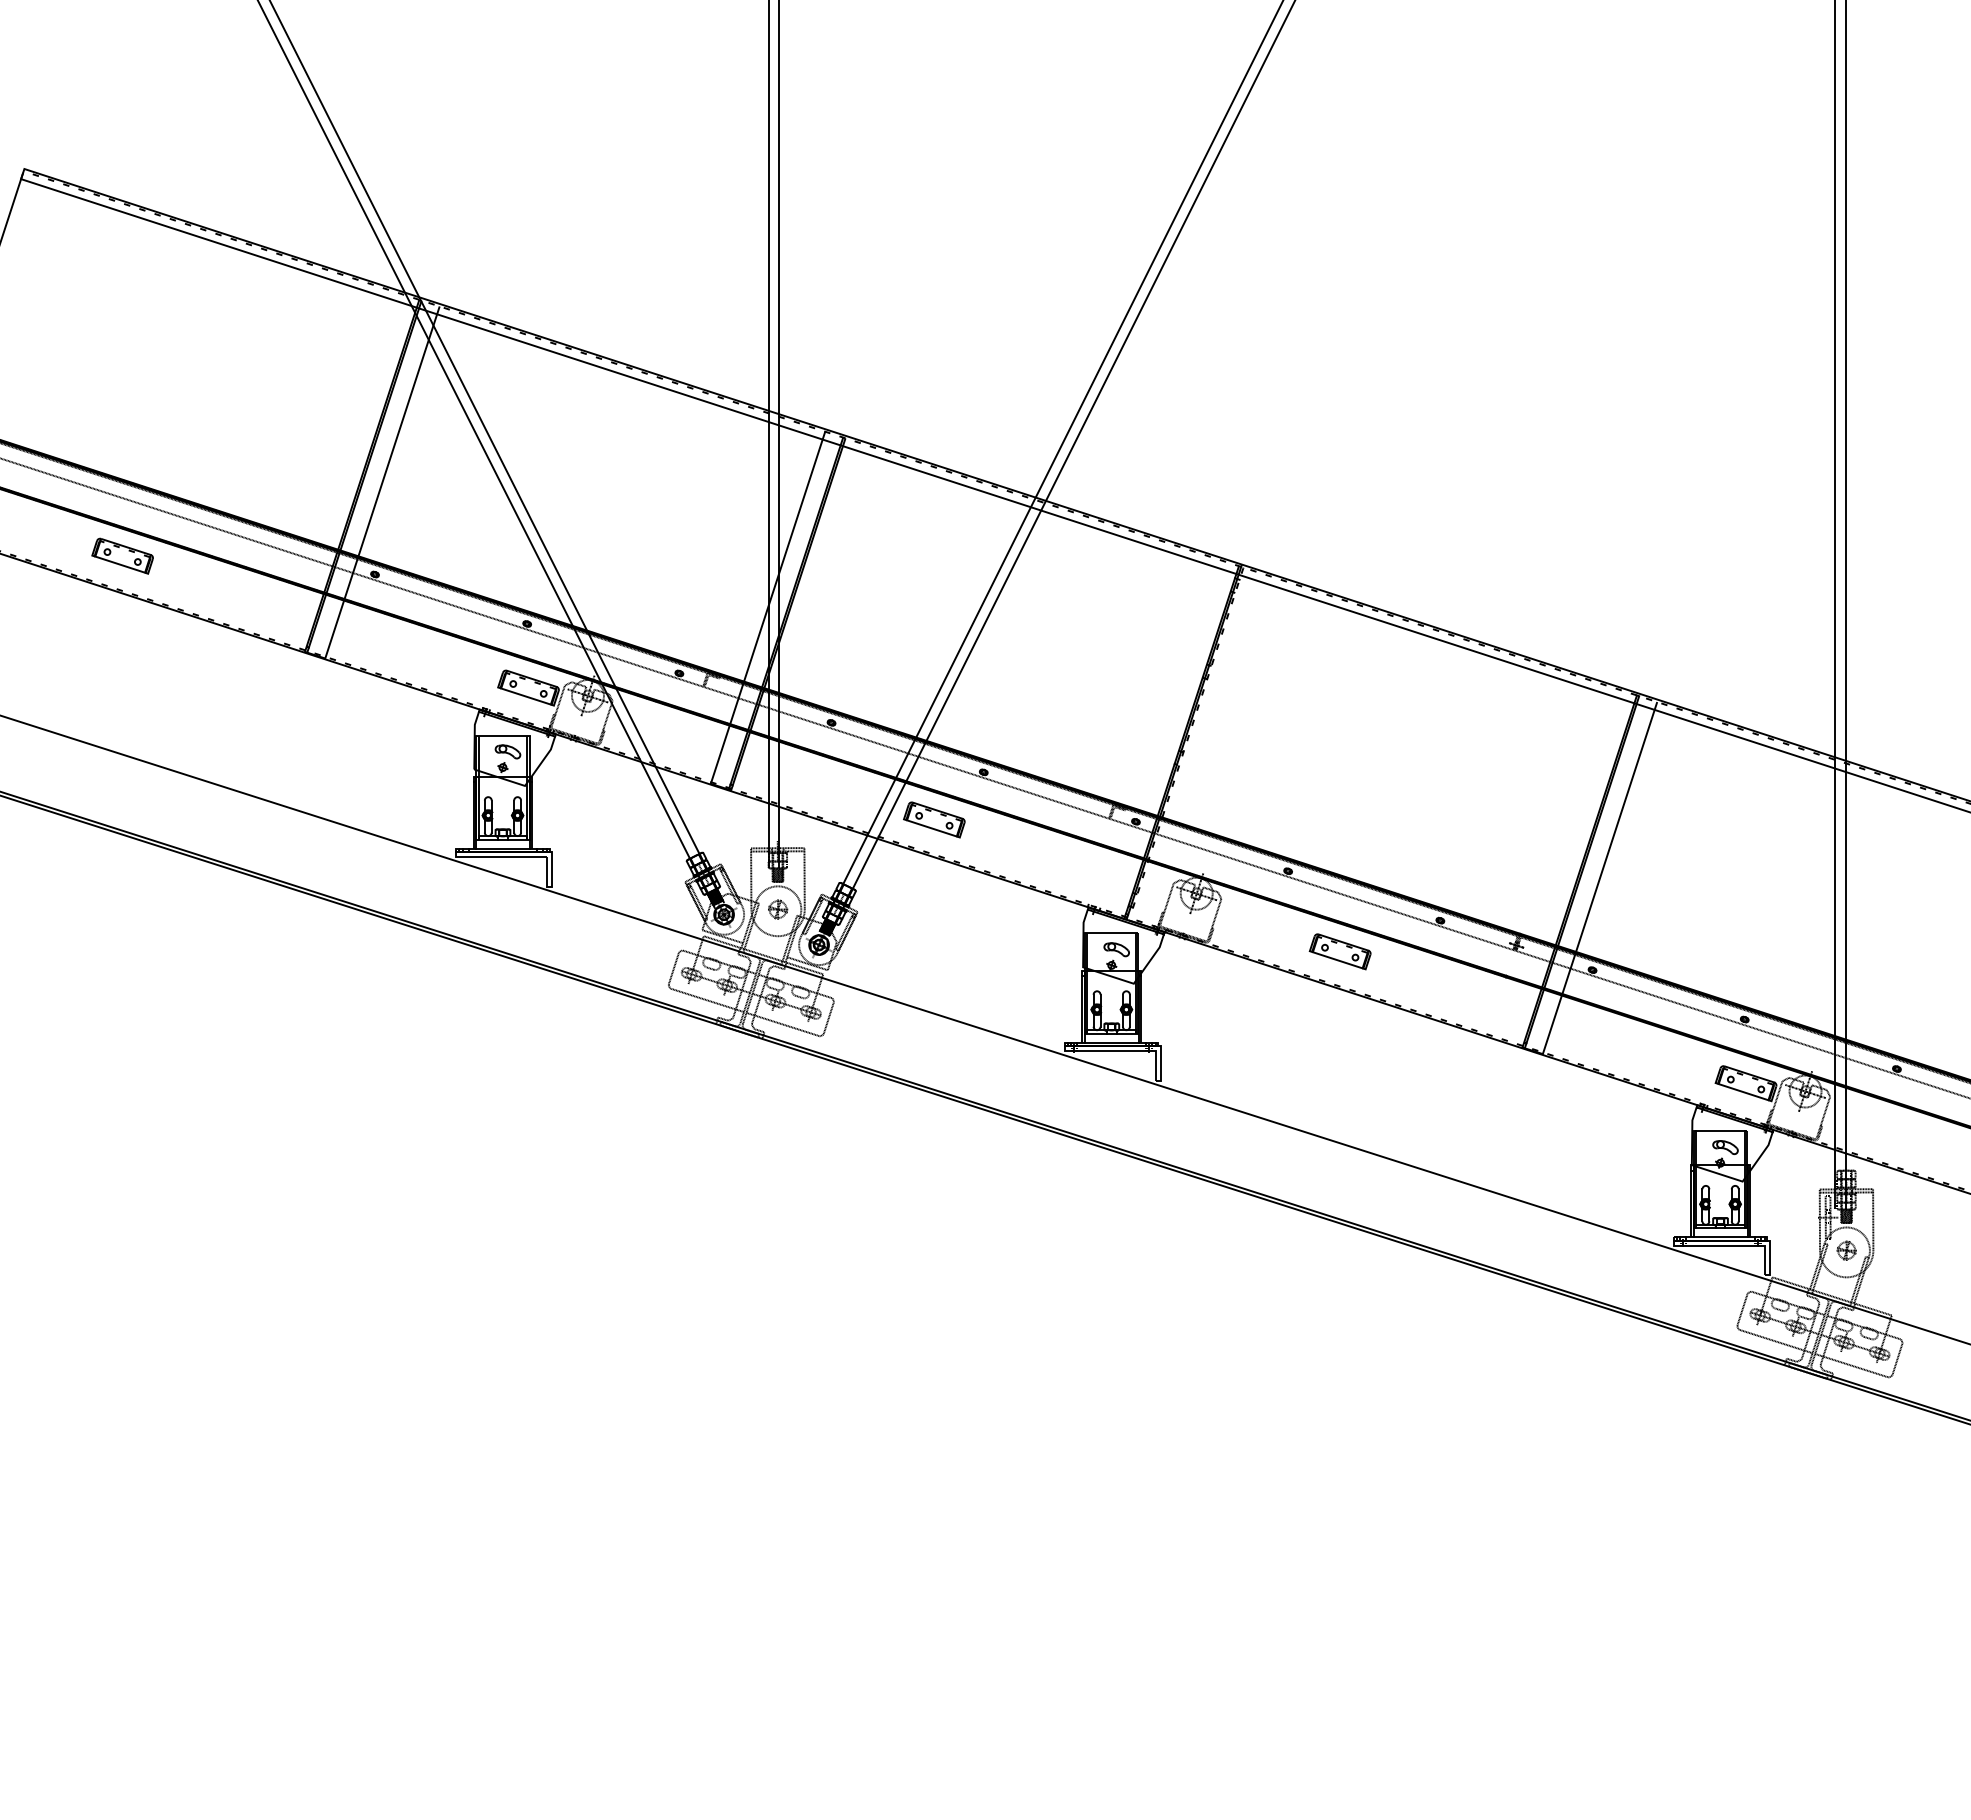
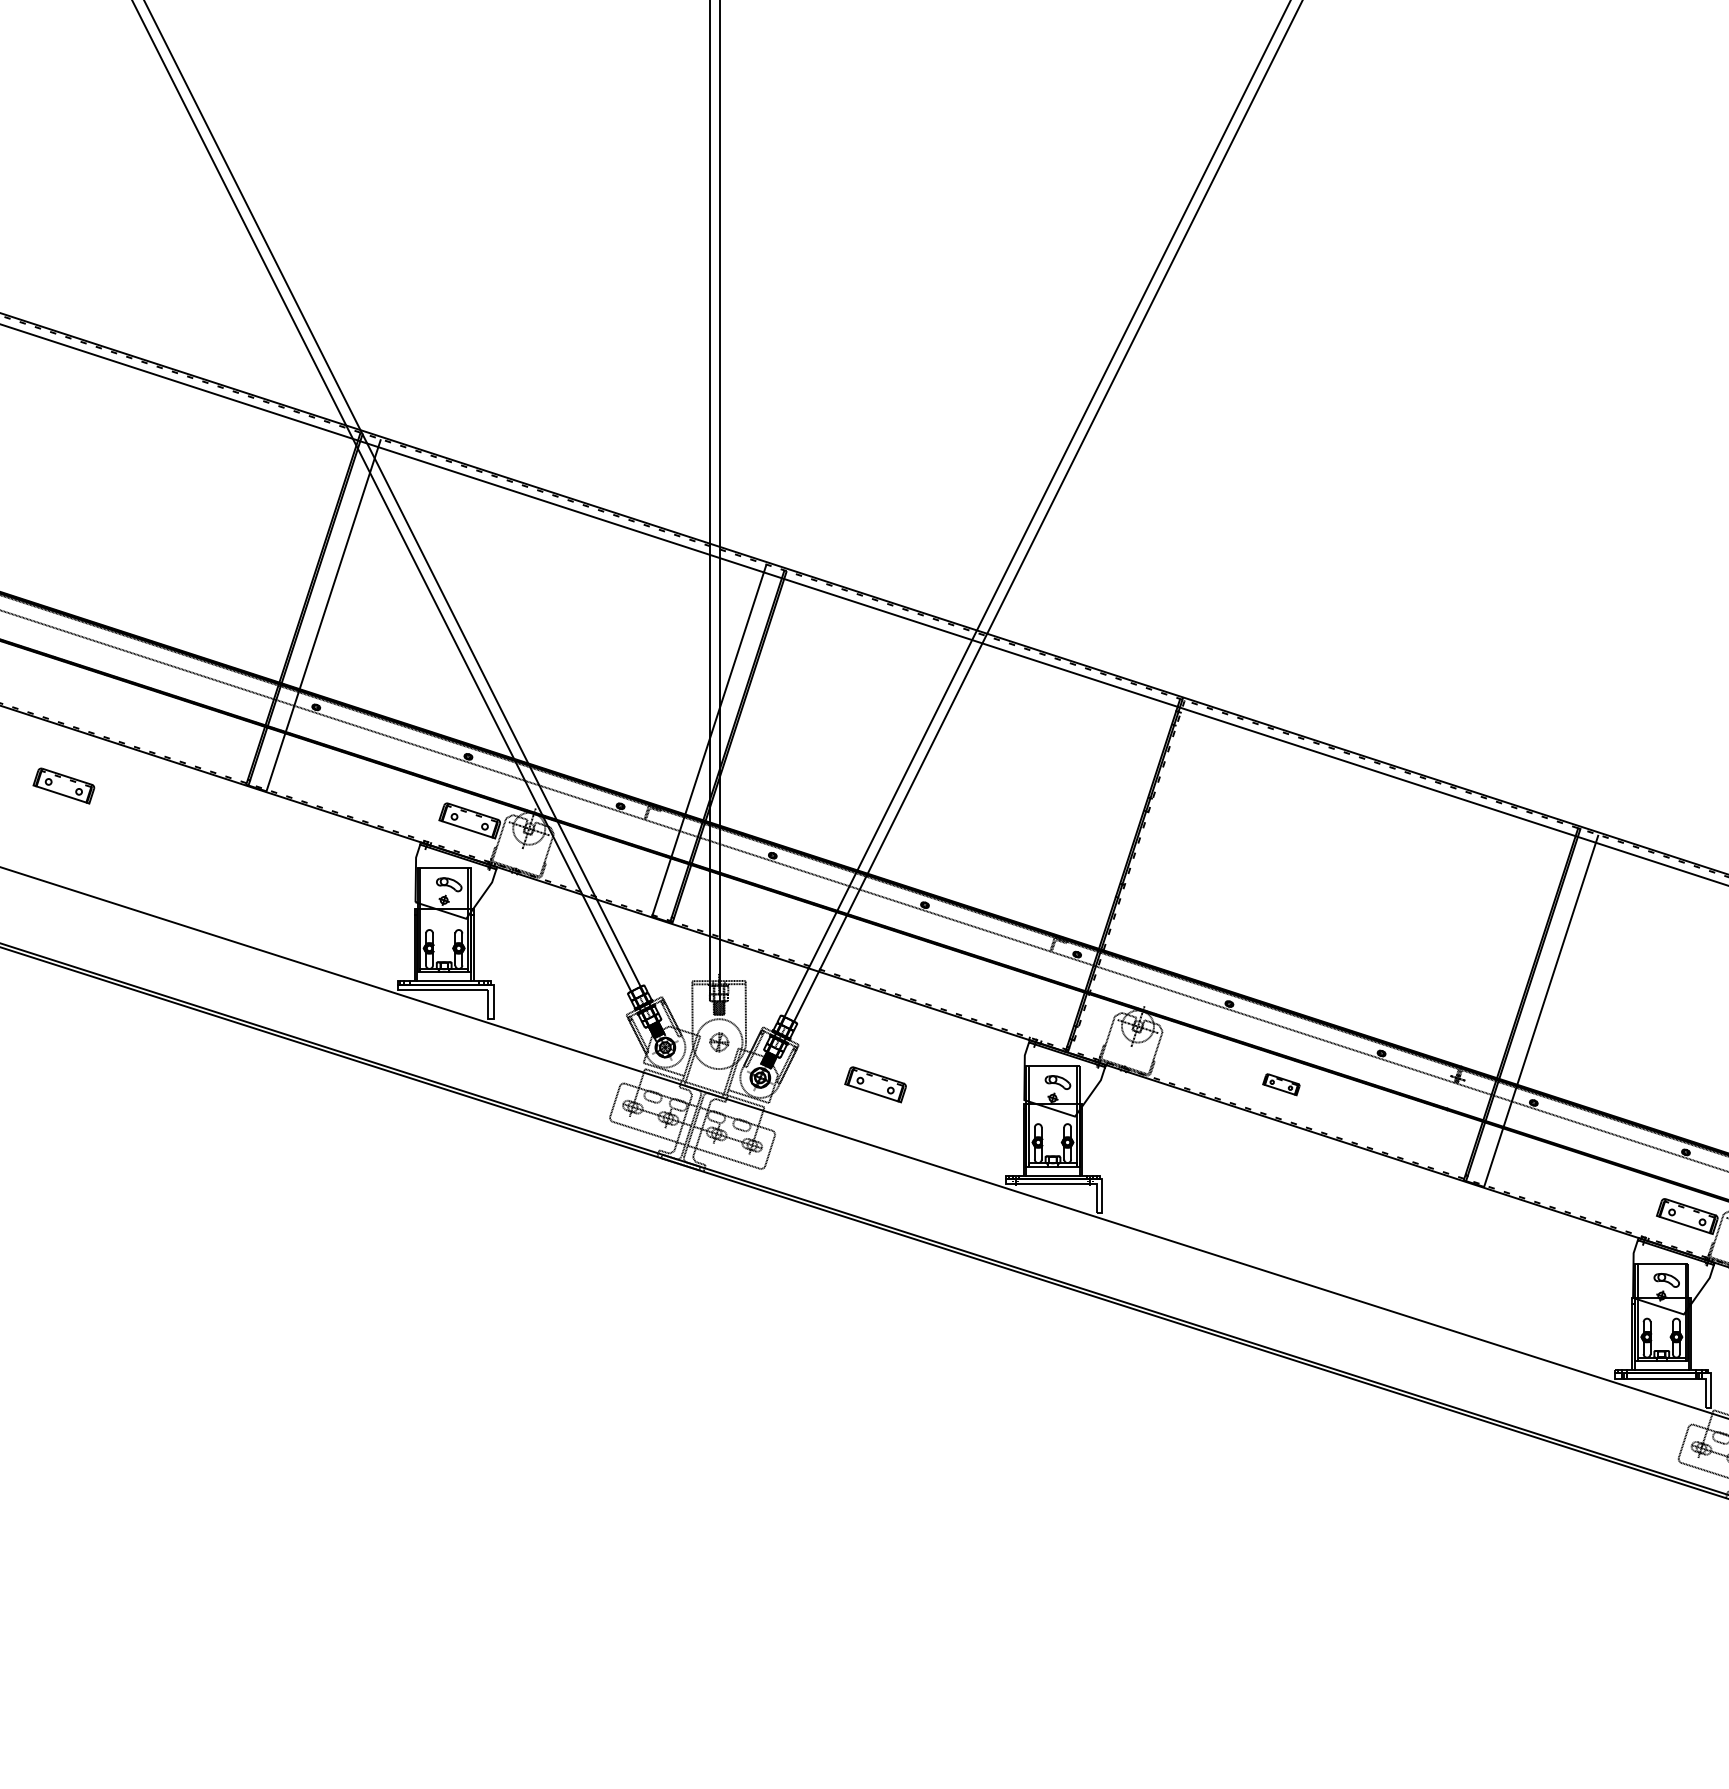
part: (122, 555) -> (63, 785), moved
part: (934, 819) -> (875, 1084), moved
part: (1339, 951) -> (1280, 1084), size x0.6

